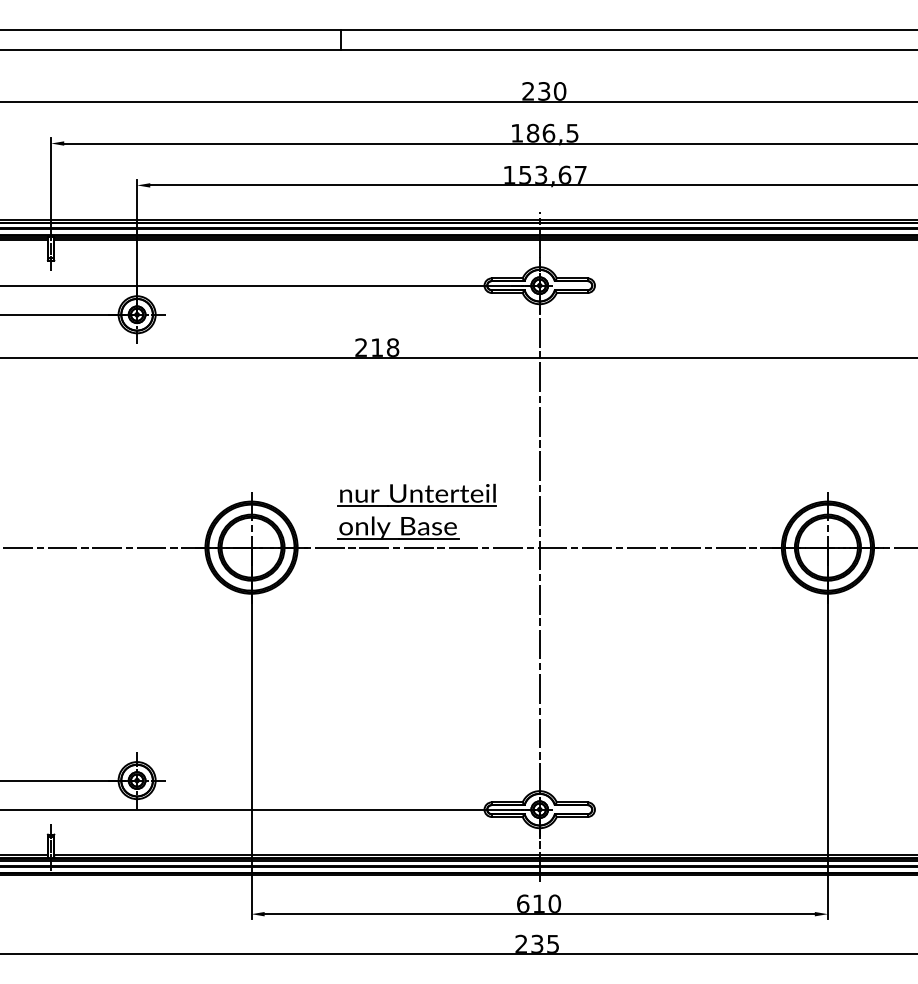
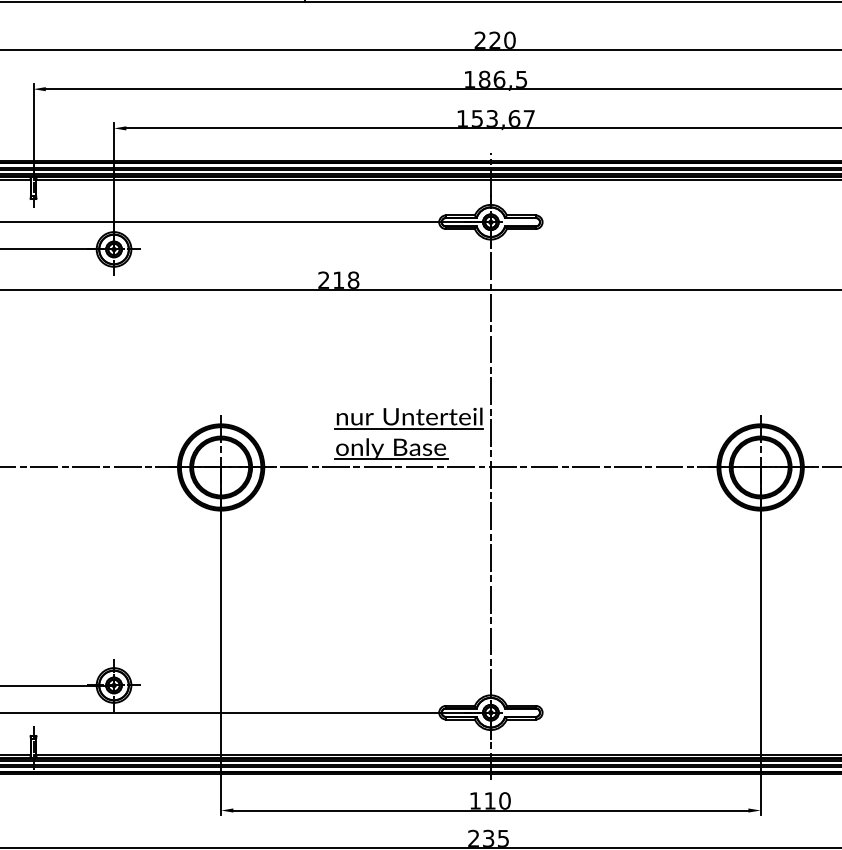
text: (544, 91) -> (495, 40), 230 -> 220
part: (416, 511) -> (408, 433), moved
text: (523, 903) -> (475, 800), 610 -> 110

